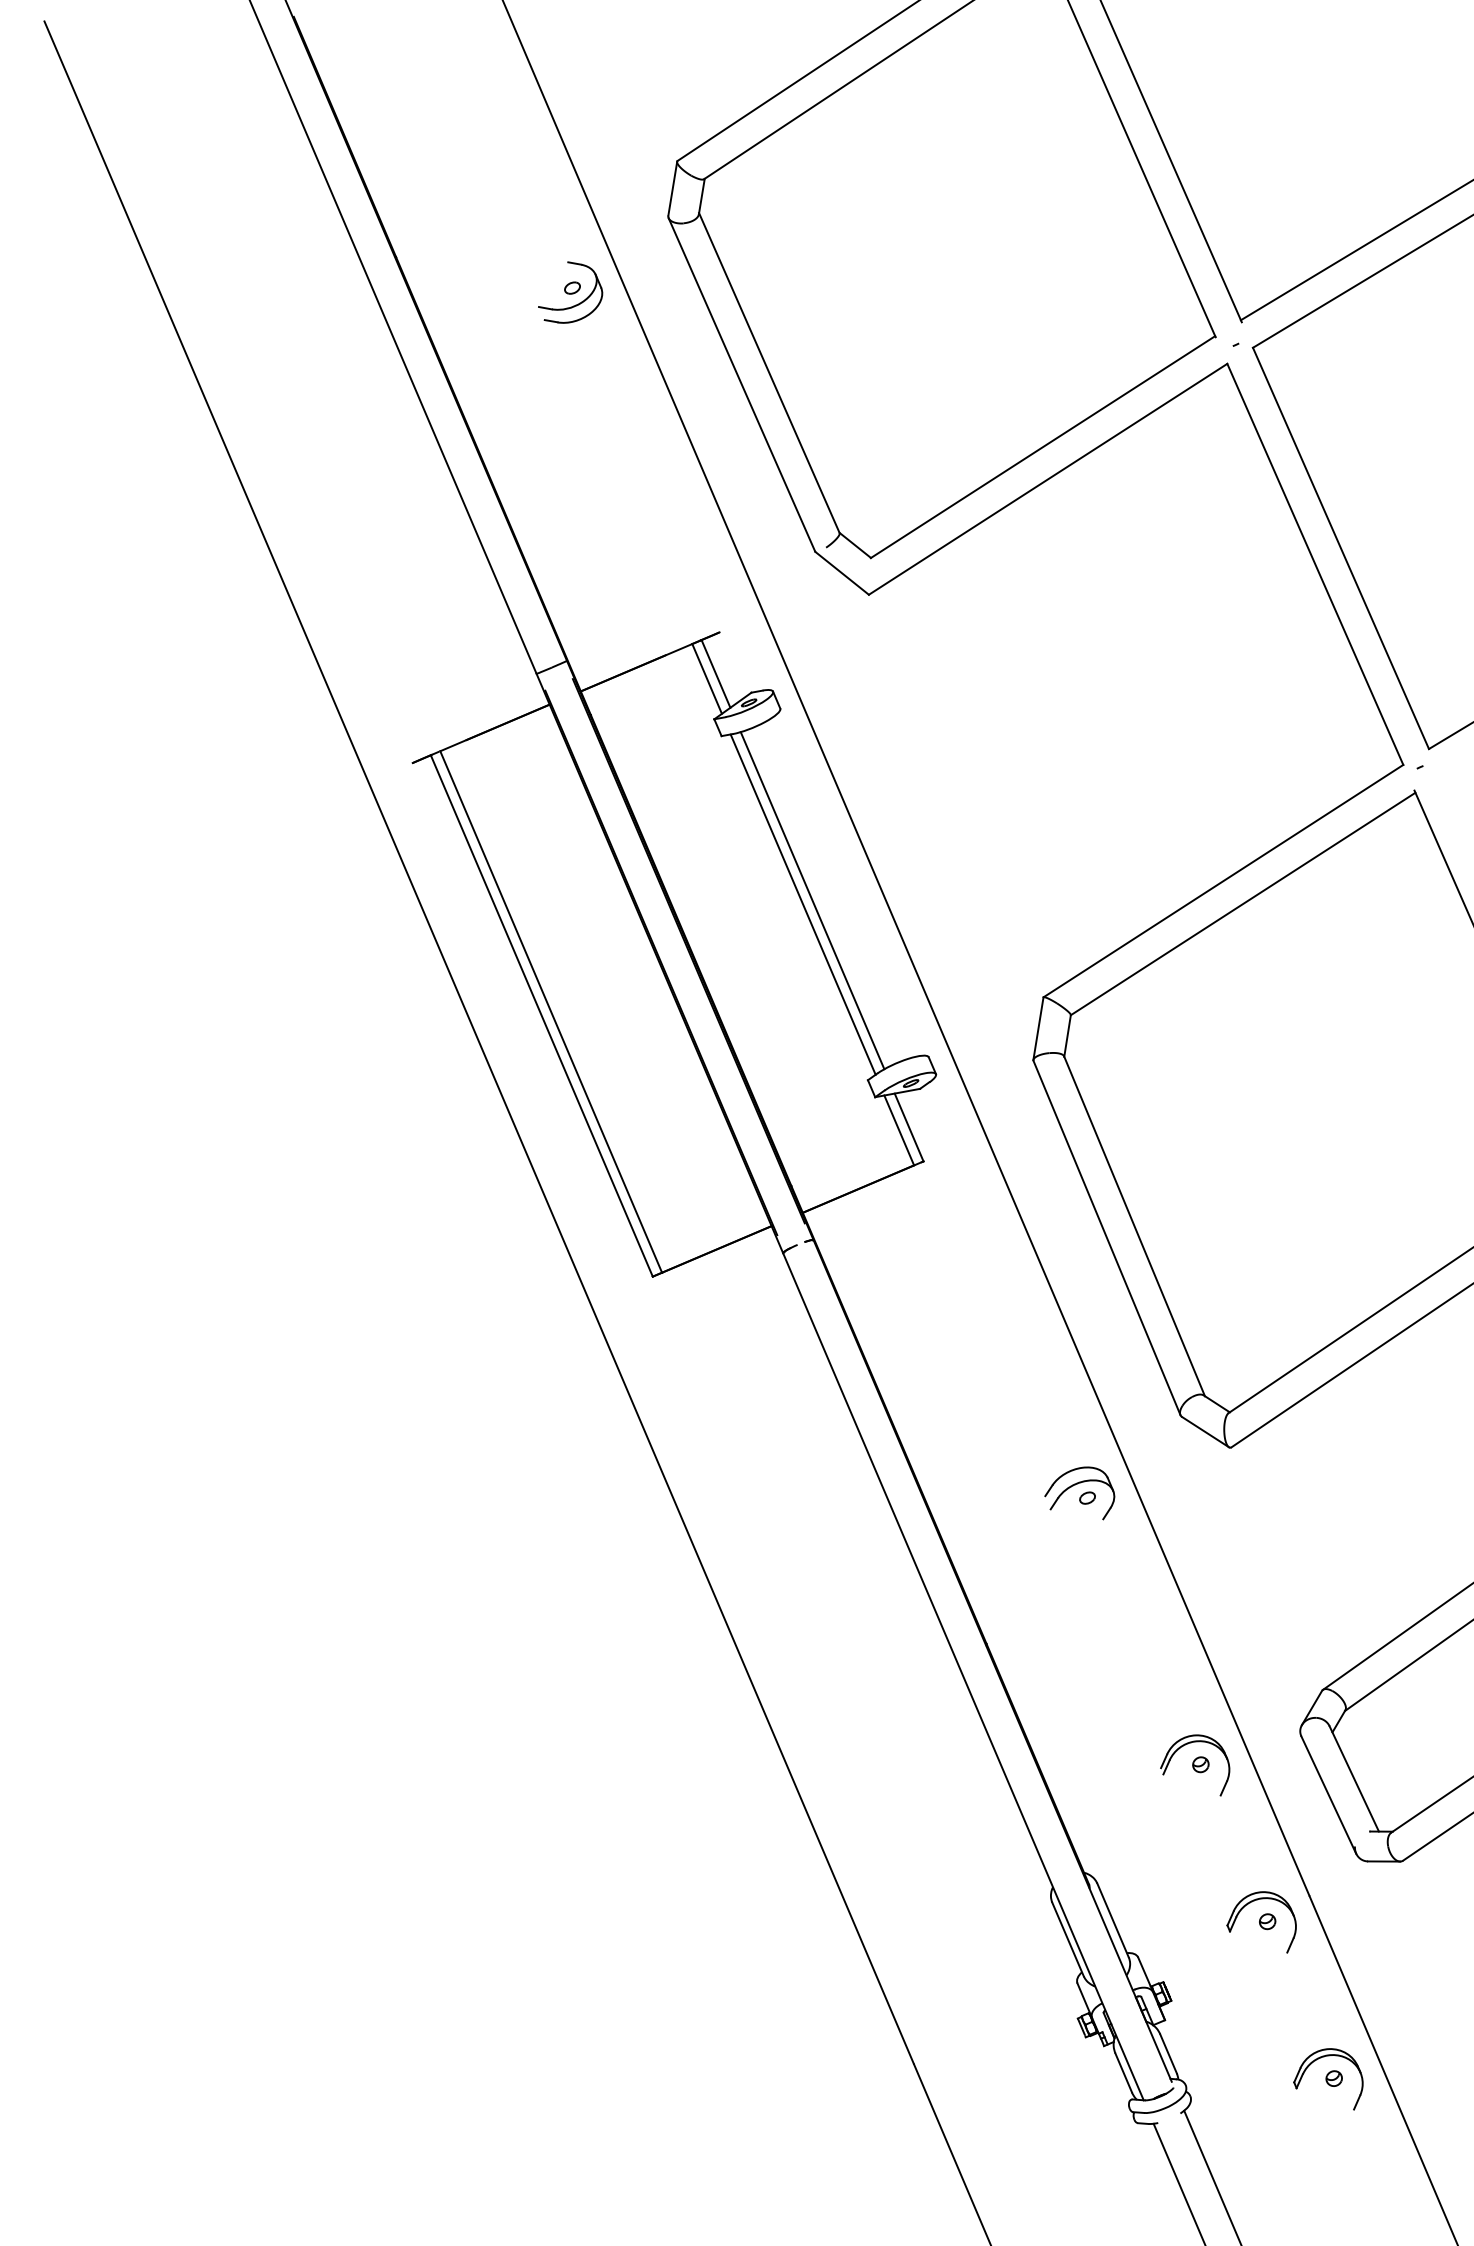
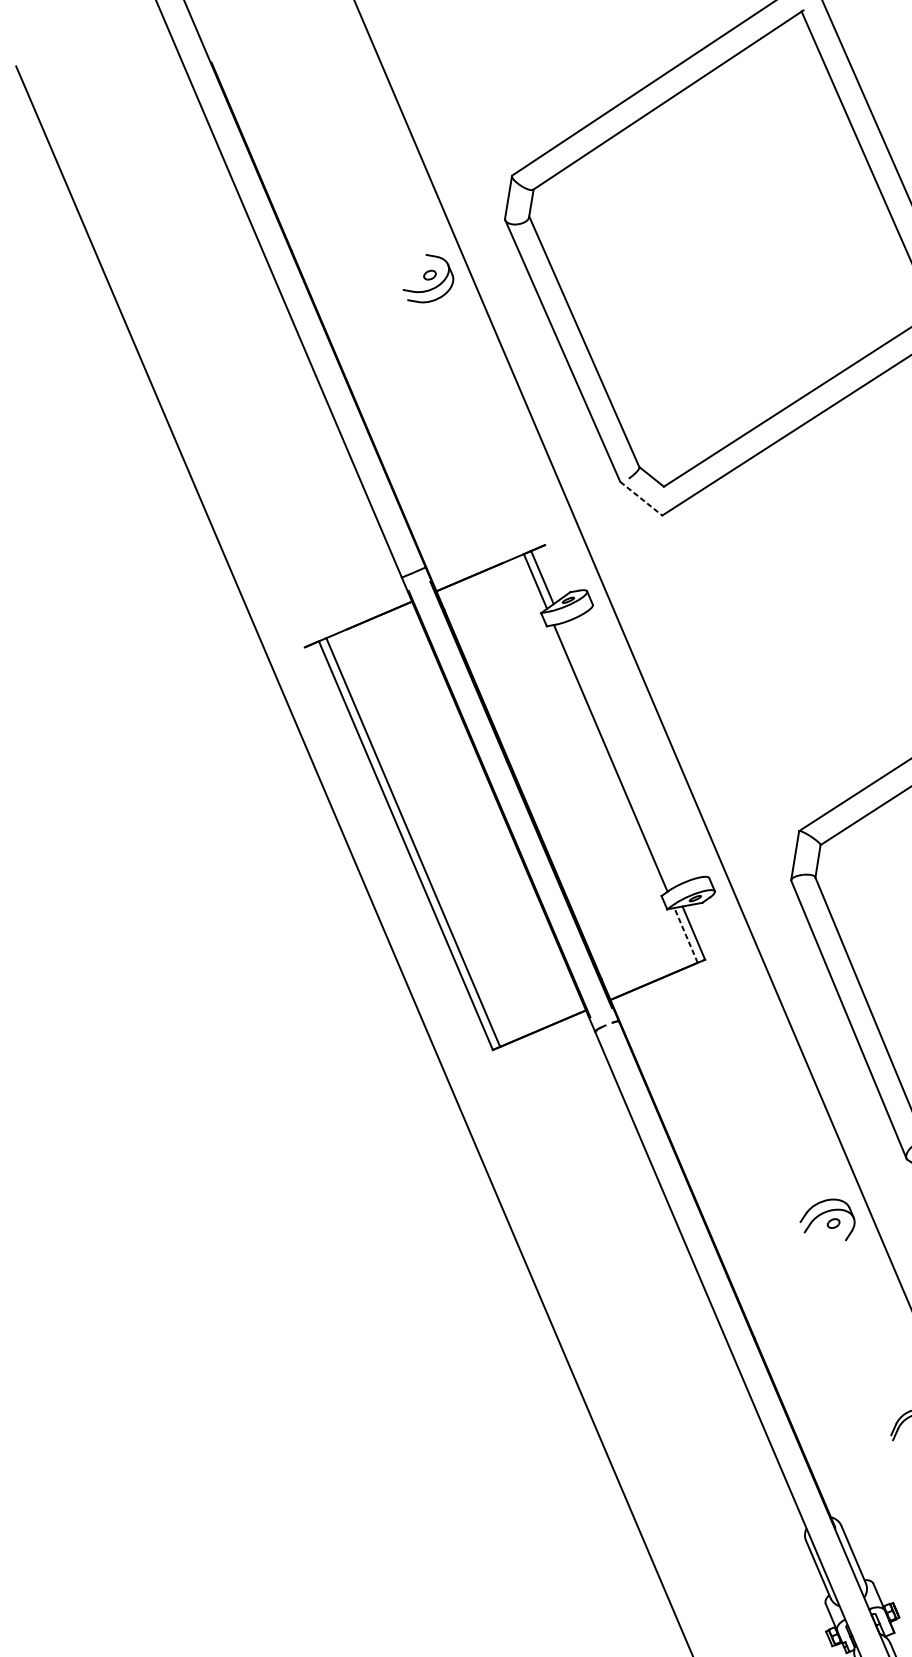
line: (842, 573) -> (641, 498), solid -> dashed
line: (812, 900) -> (618, 755), removed
line: (899, 1130) -> (686, 935), solid -> dashed

